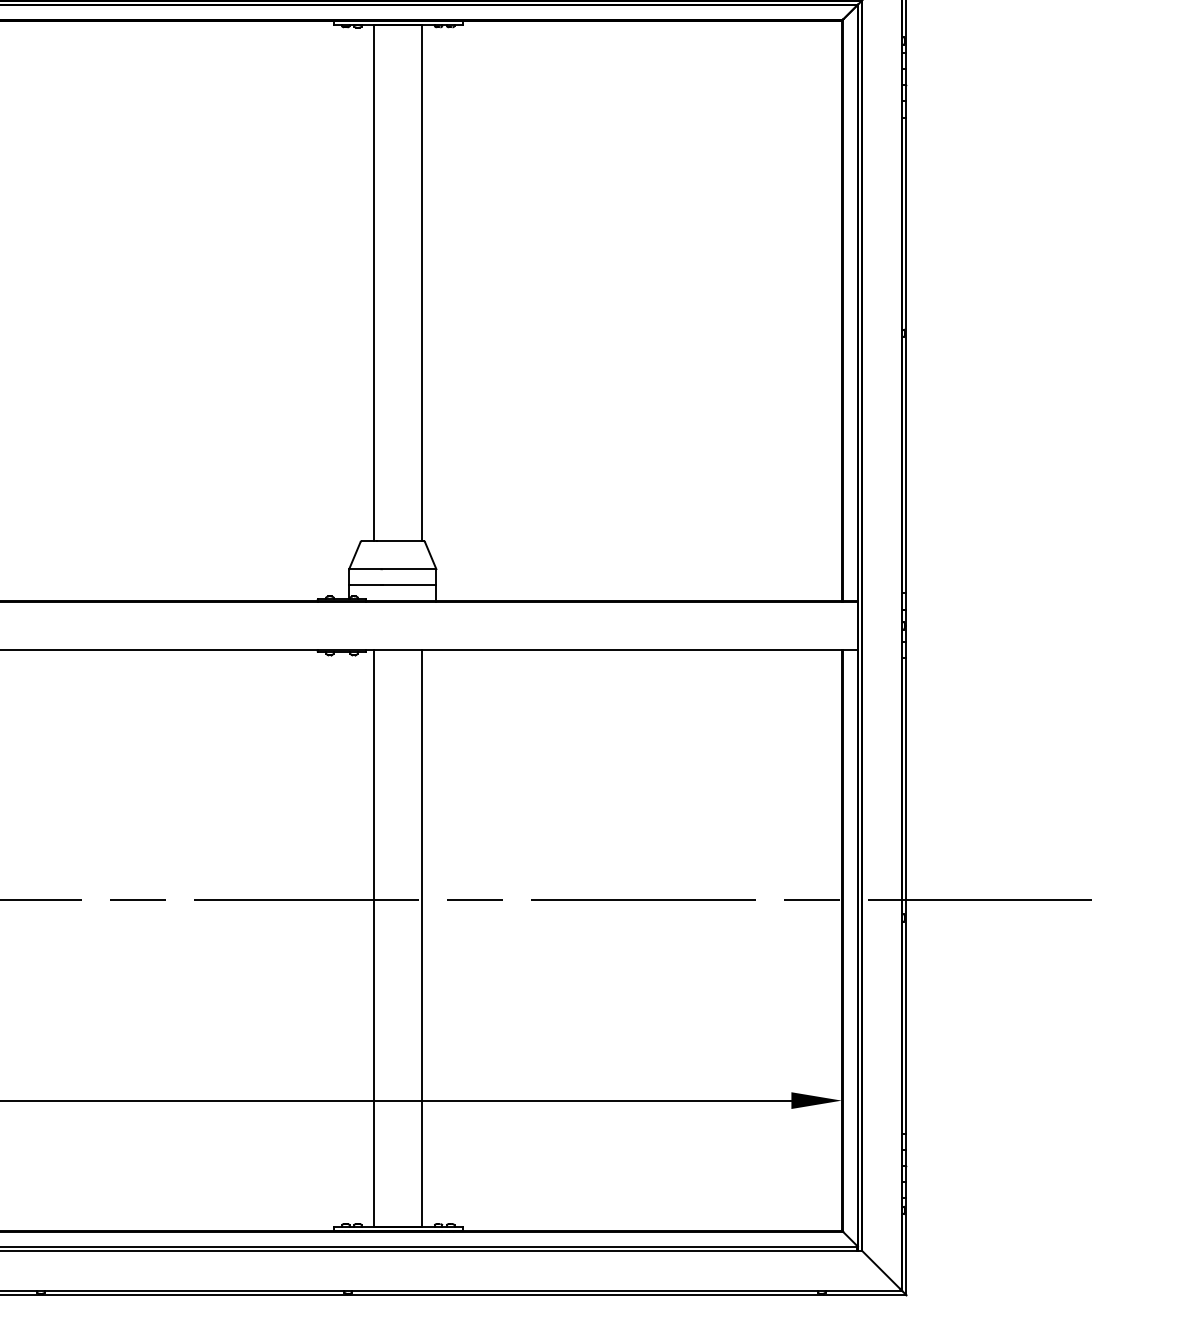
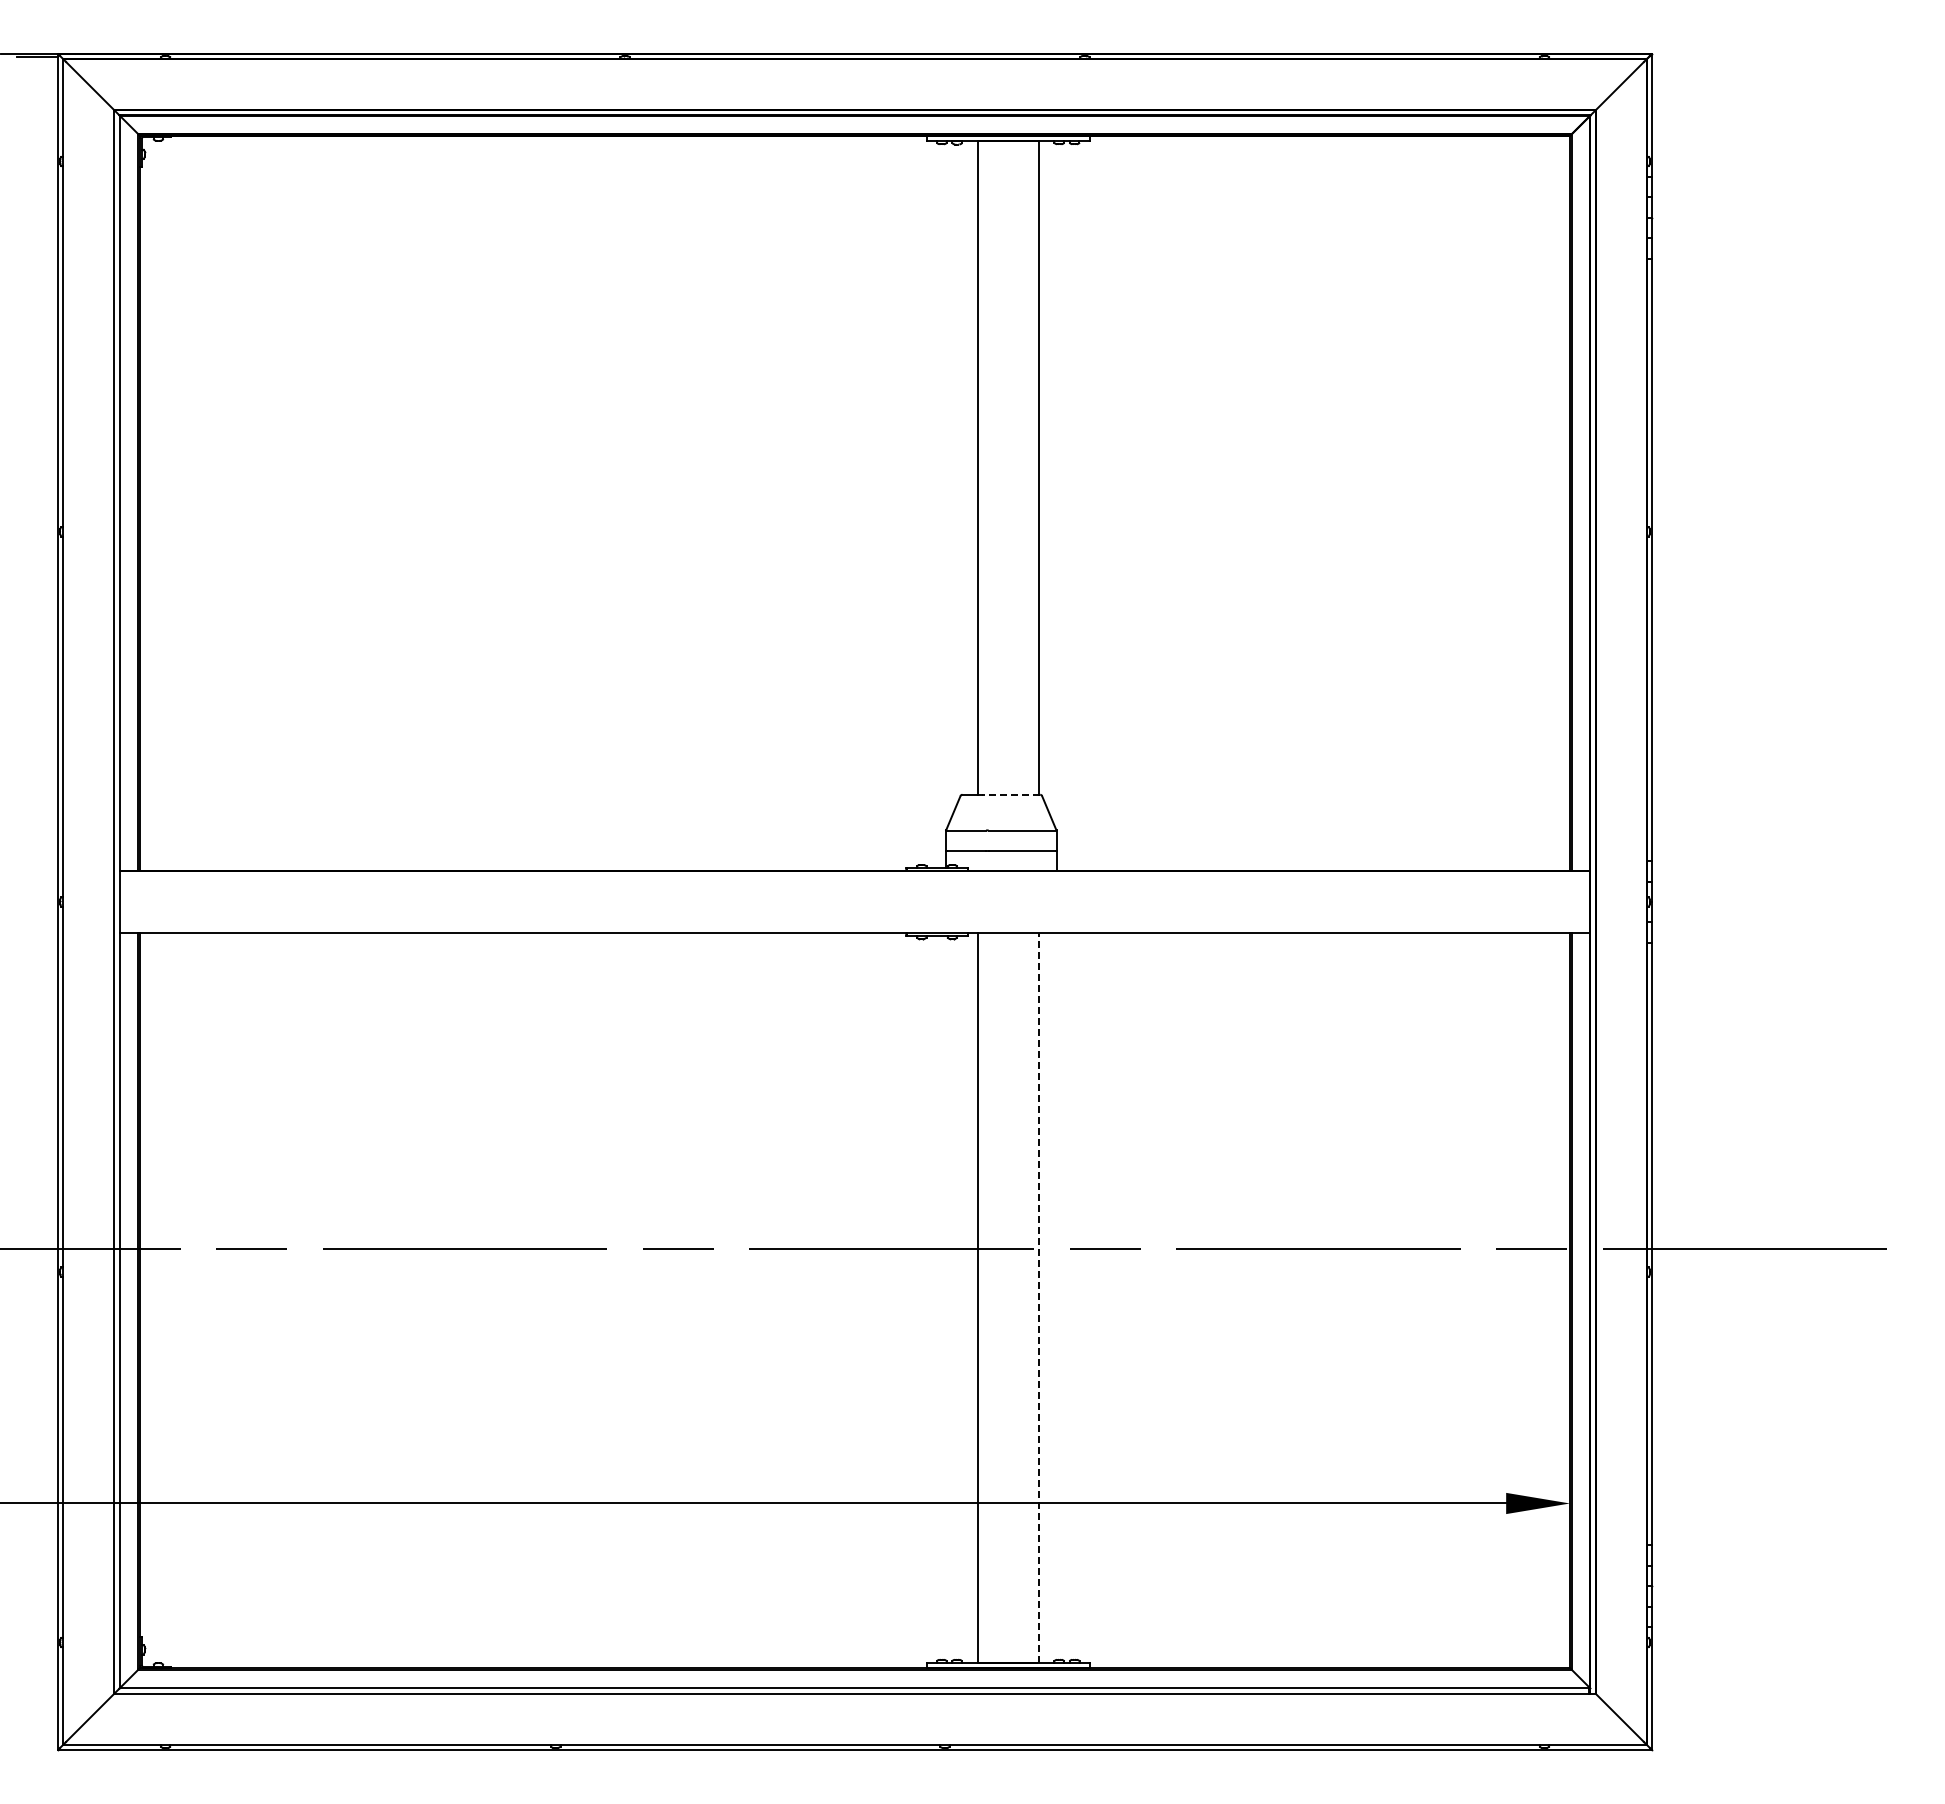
line: (400, 540) -> (1010, 794), solid -> dashed
line: (422, 937) -> (1038, 1297), solid -> dashed

